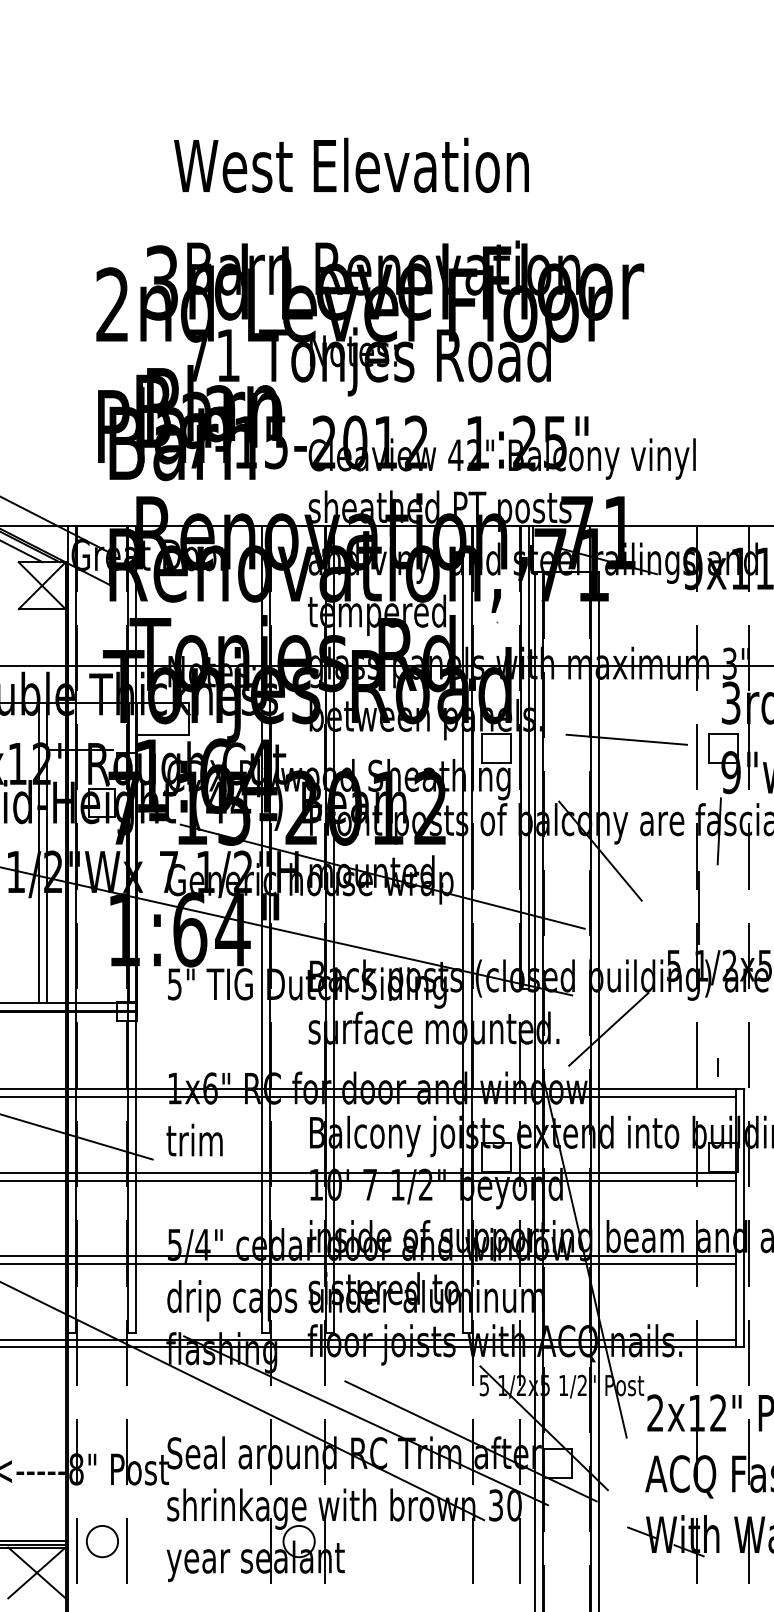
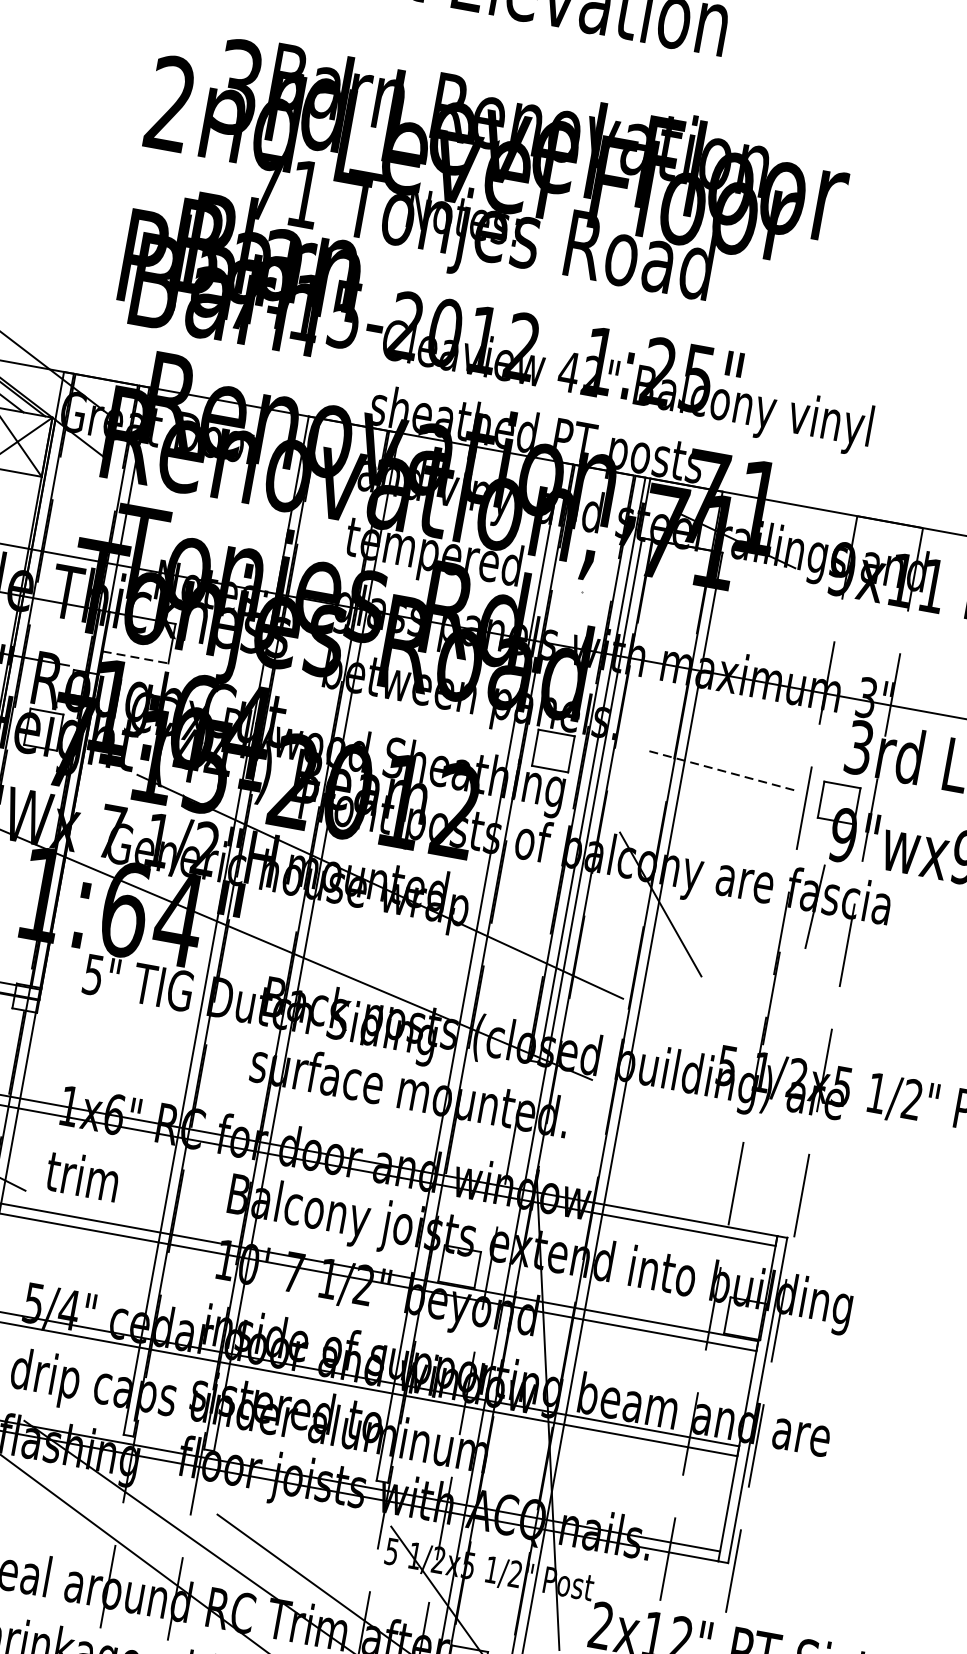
line: (163, 734) -> (136, 657), solid -> dashed
line: (626, 739) -> (719, 769), solid -> dashed
line: (608, 1029) -> (629, 1131), removed
line: (717, 1067) -> (758, 1204), removed

